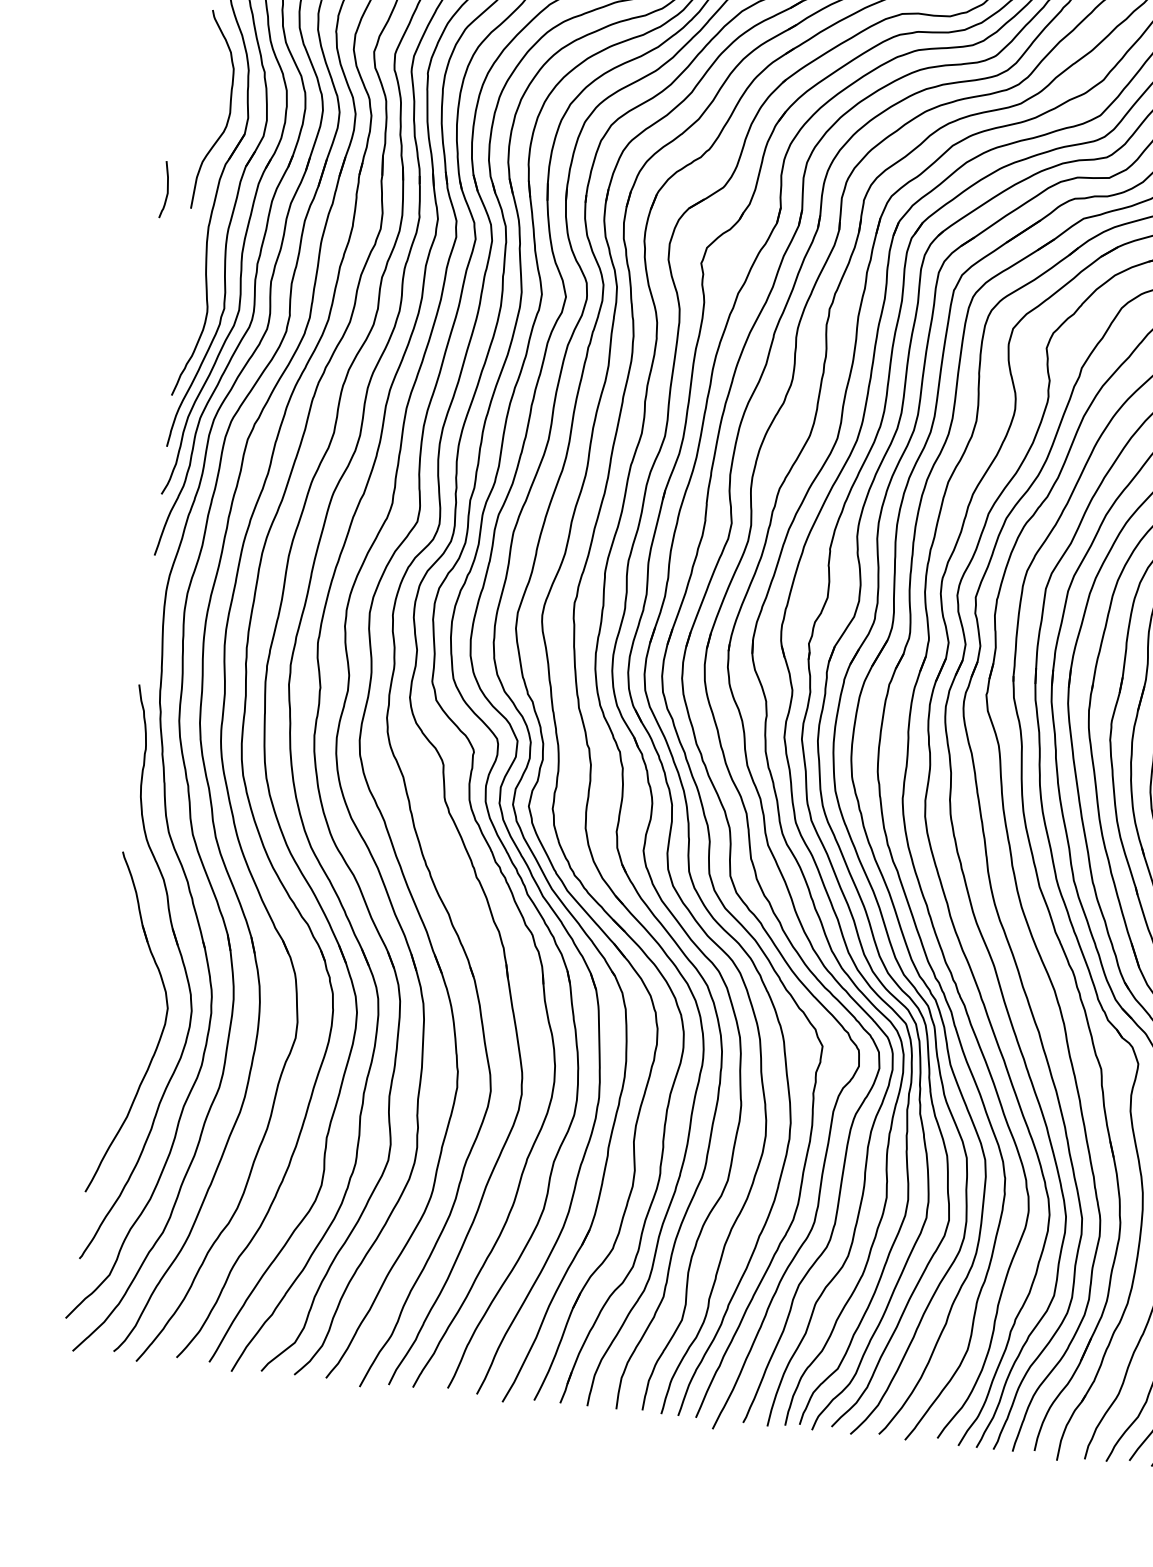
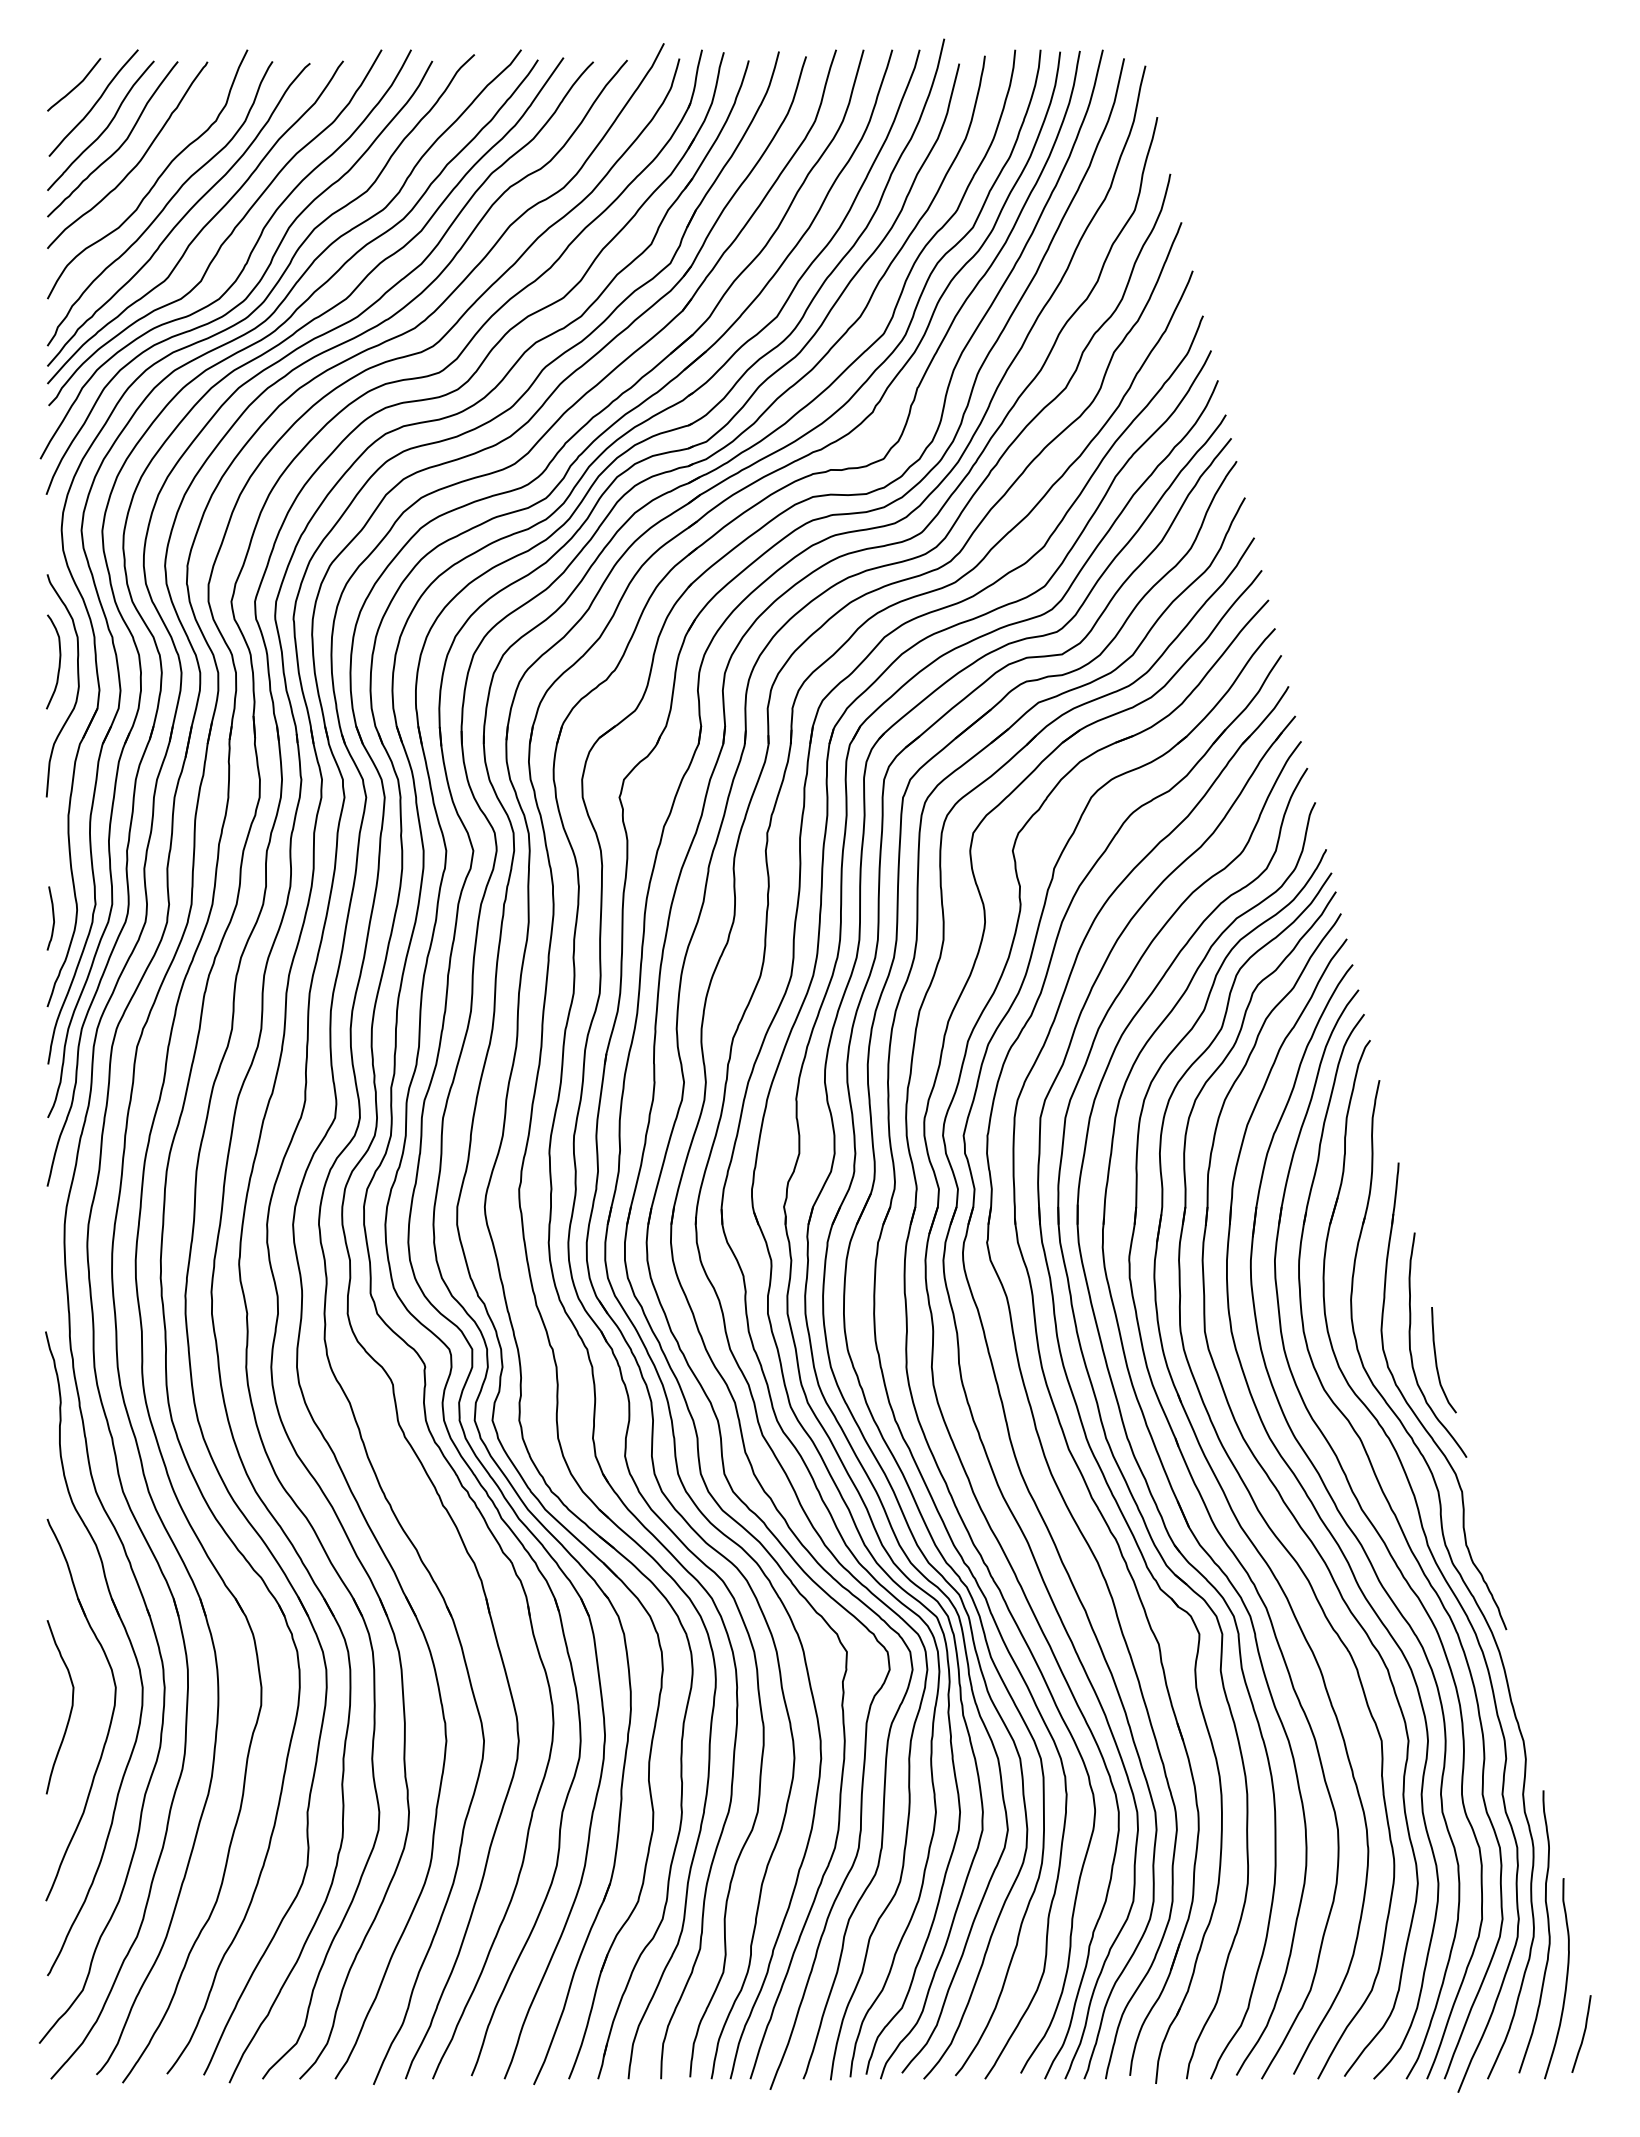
curve: (214, 91) -> (58, 664), added
curve: (166, 189) -> (52, 917), moved
curve: (125, 1023) -> (70, 1709), added

